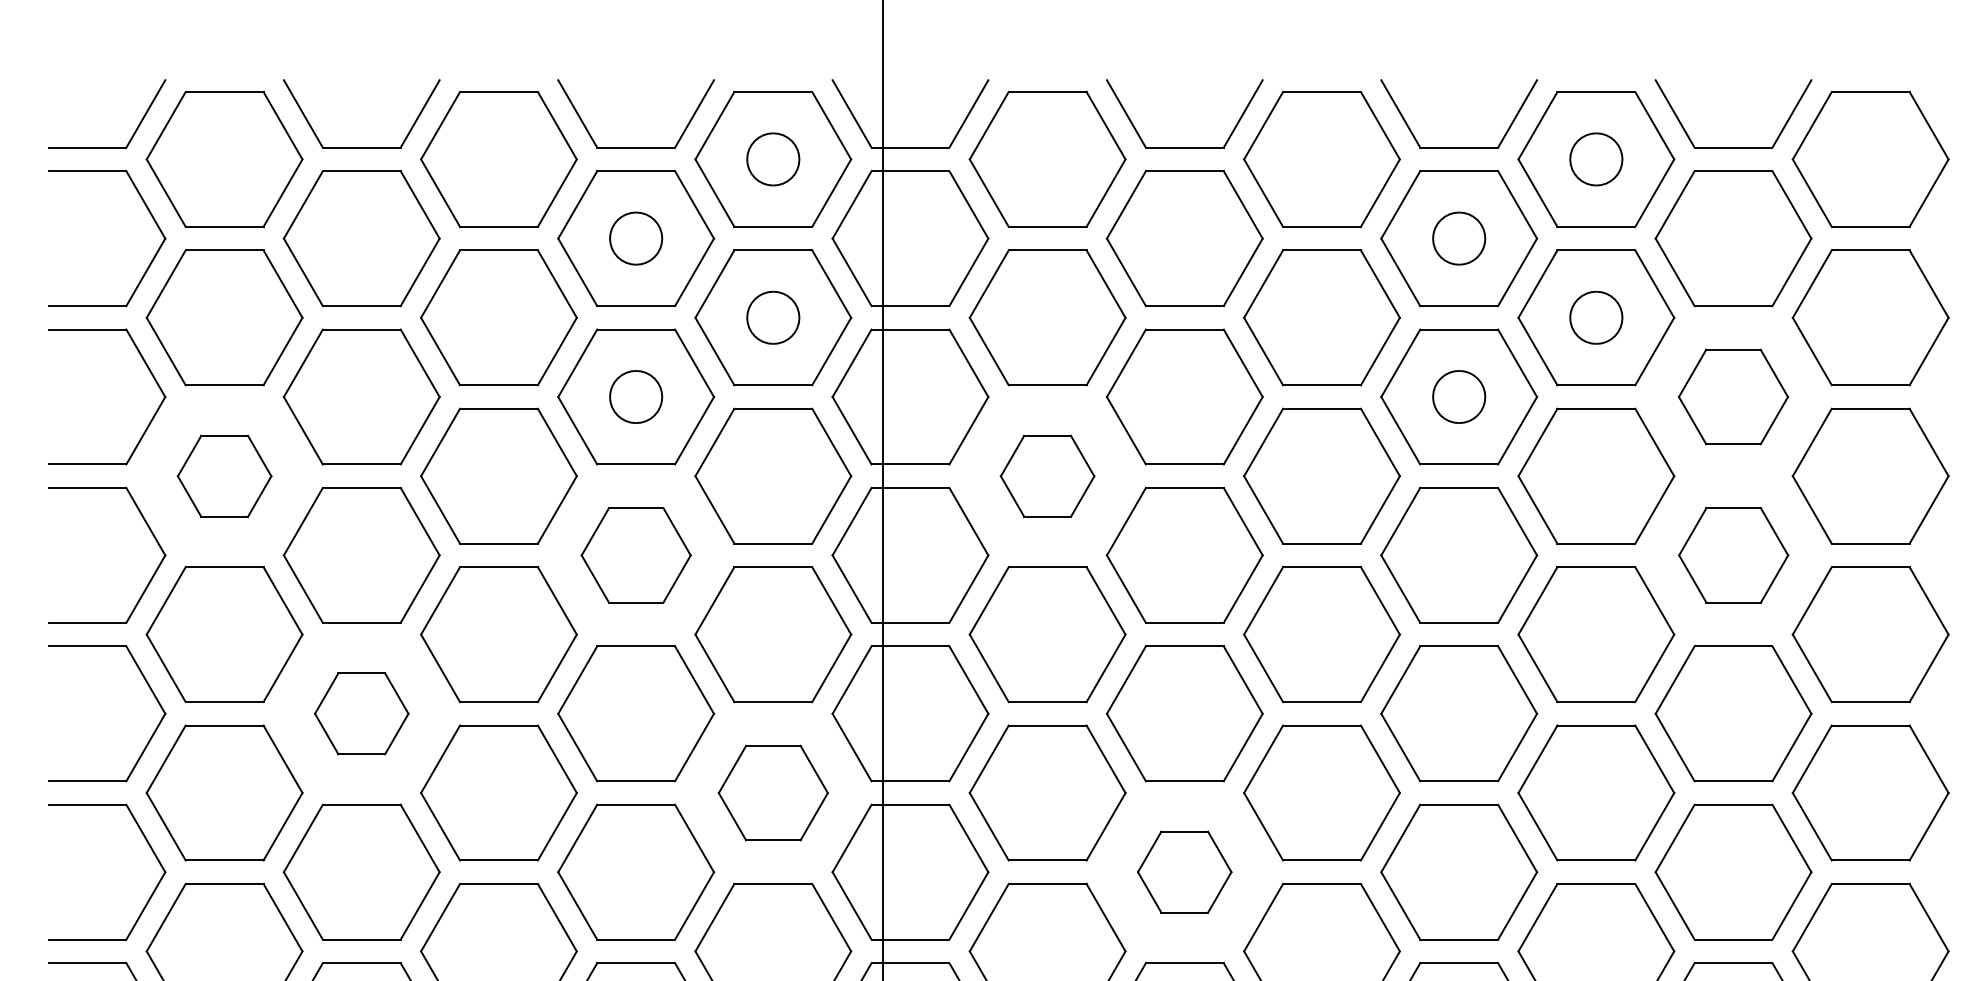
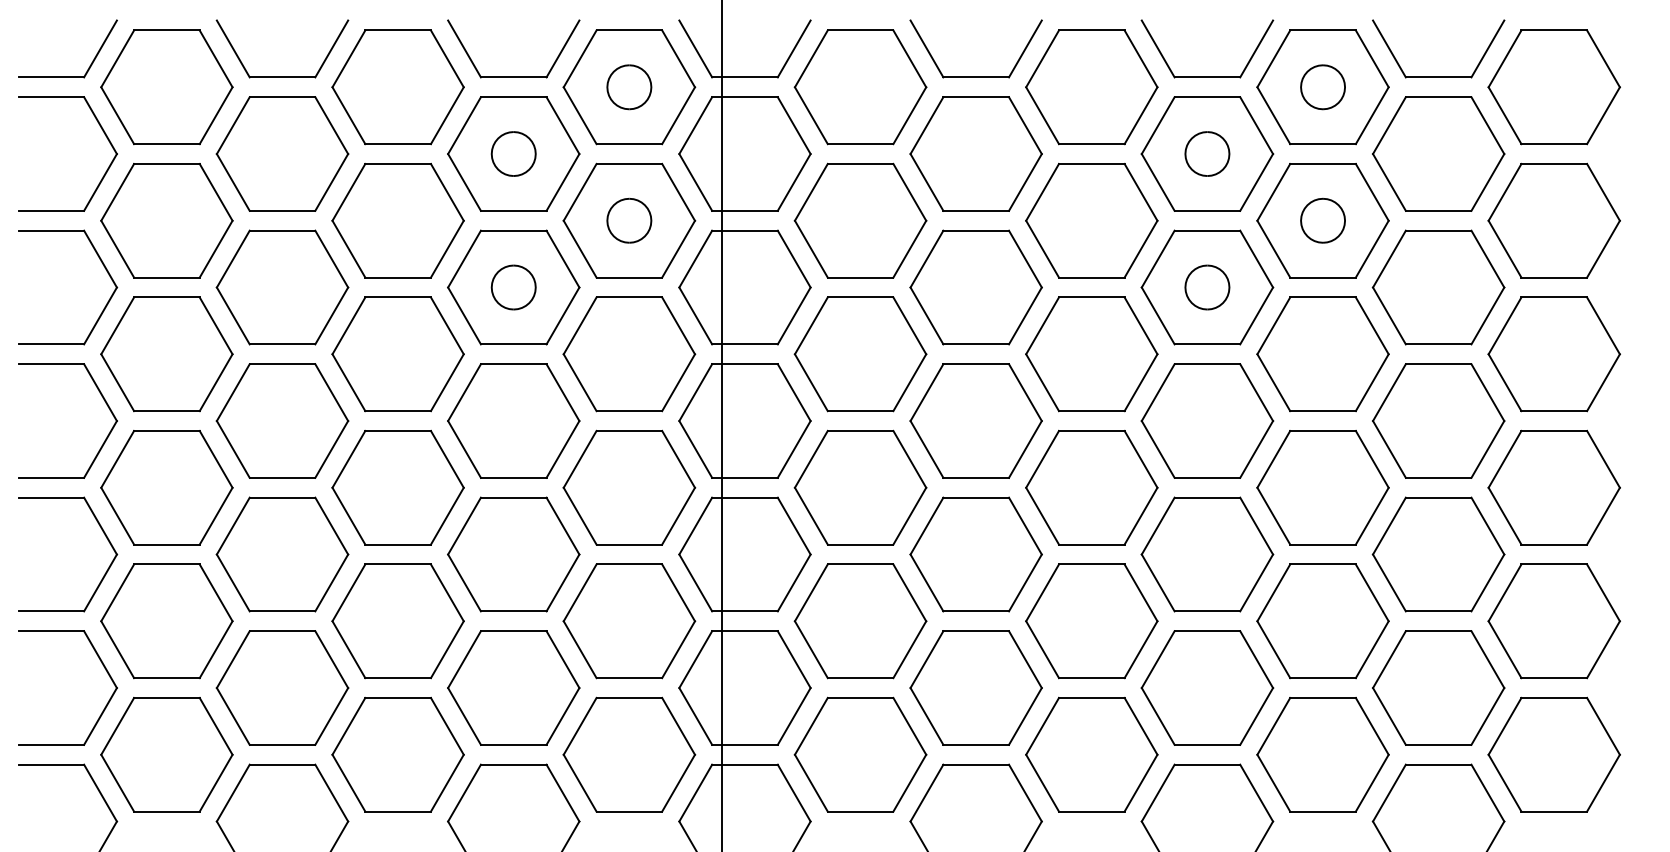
part: (1733, 396) -> (1438, 287), size x1.43
part: (224, 476) -> (166, 354), size x1.67
part: (1047, 476) -> (860, 354), size x1.67
part: (635, 554) -> (513, 420), size x1.43
part: (1733, 554) -> (1438, 420), size x1.43
part: (361, 713) -> (282, 554), size x1.67
part: (773, 793) -> (629, 621), size x1.43
part: (1184, 871) -> (975, 687), size x1.67

